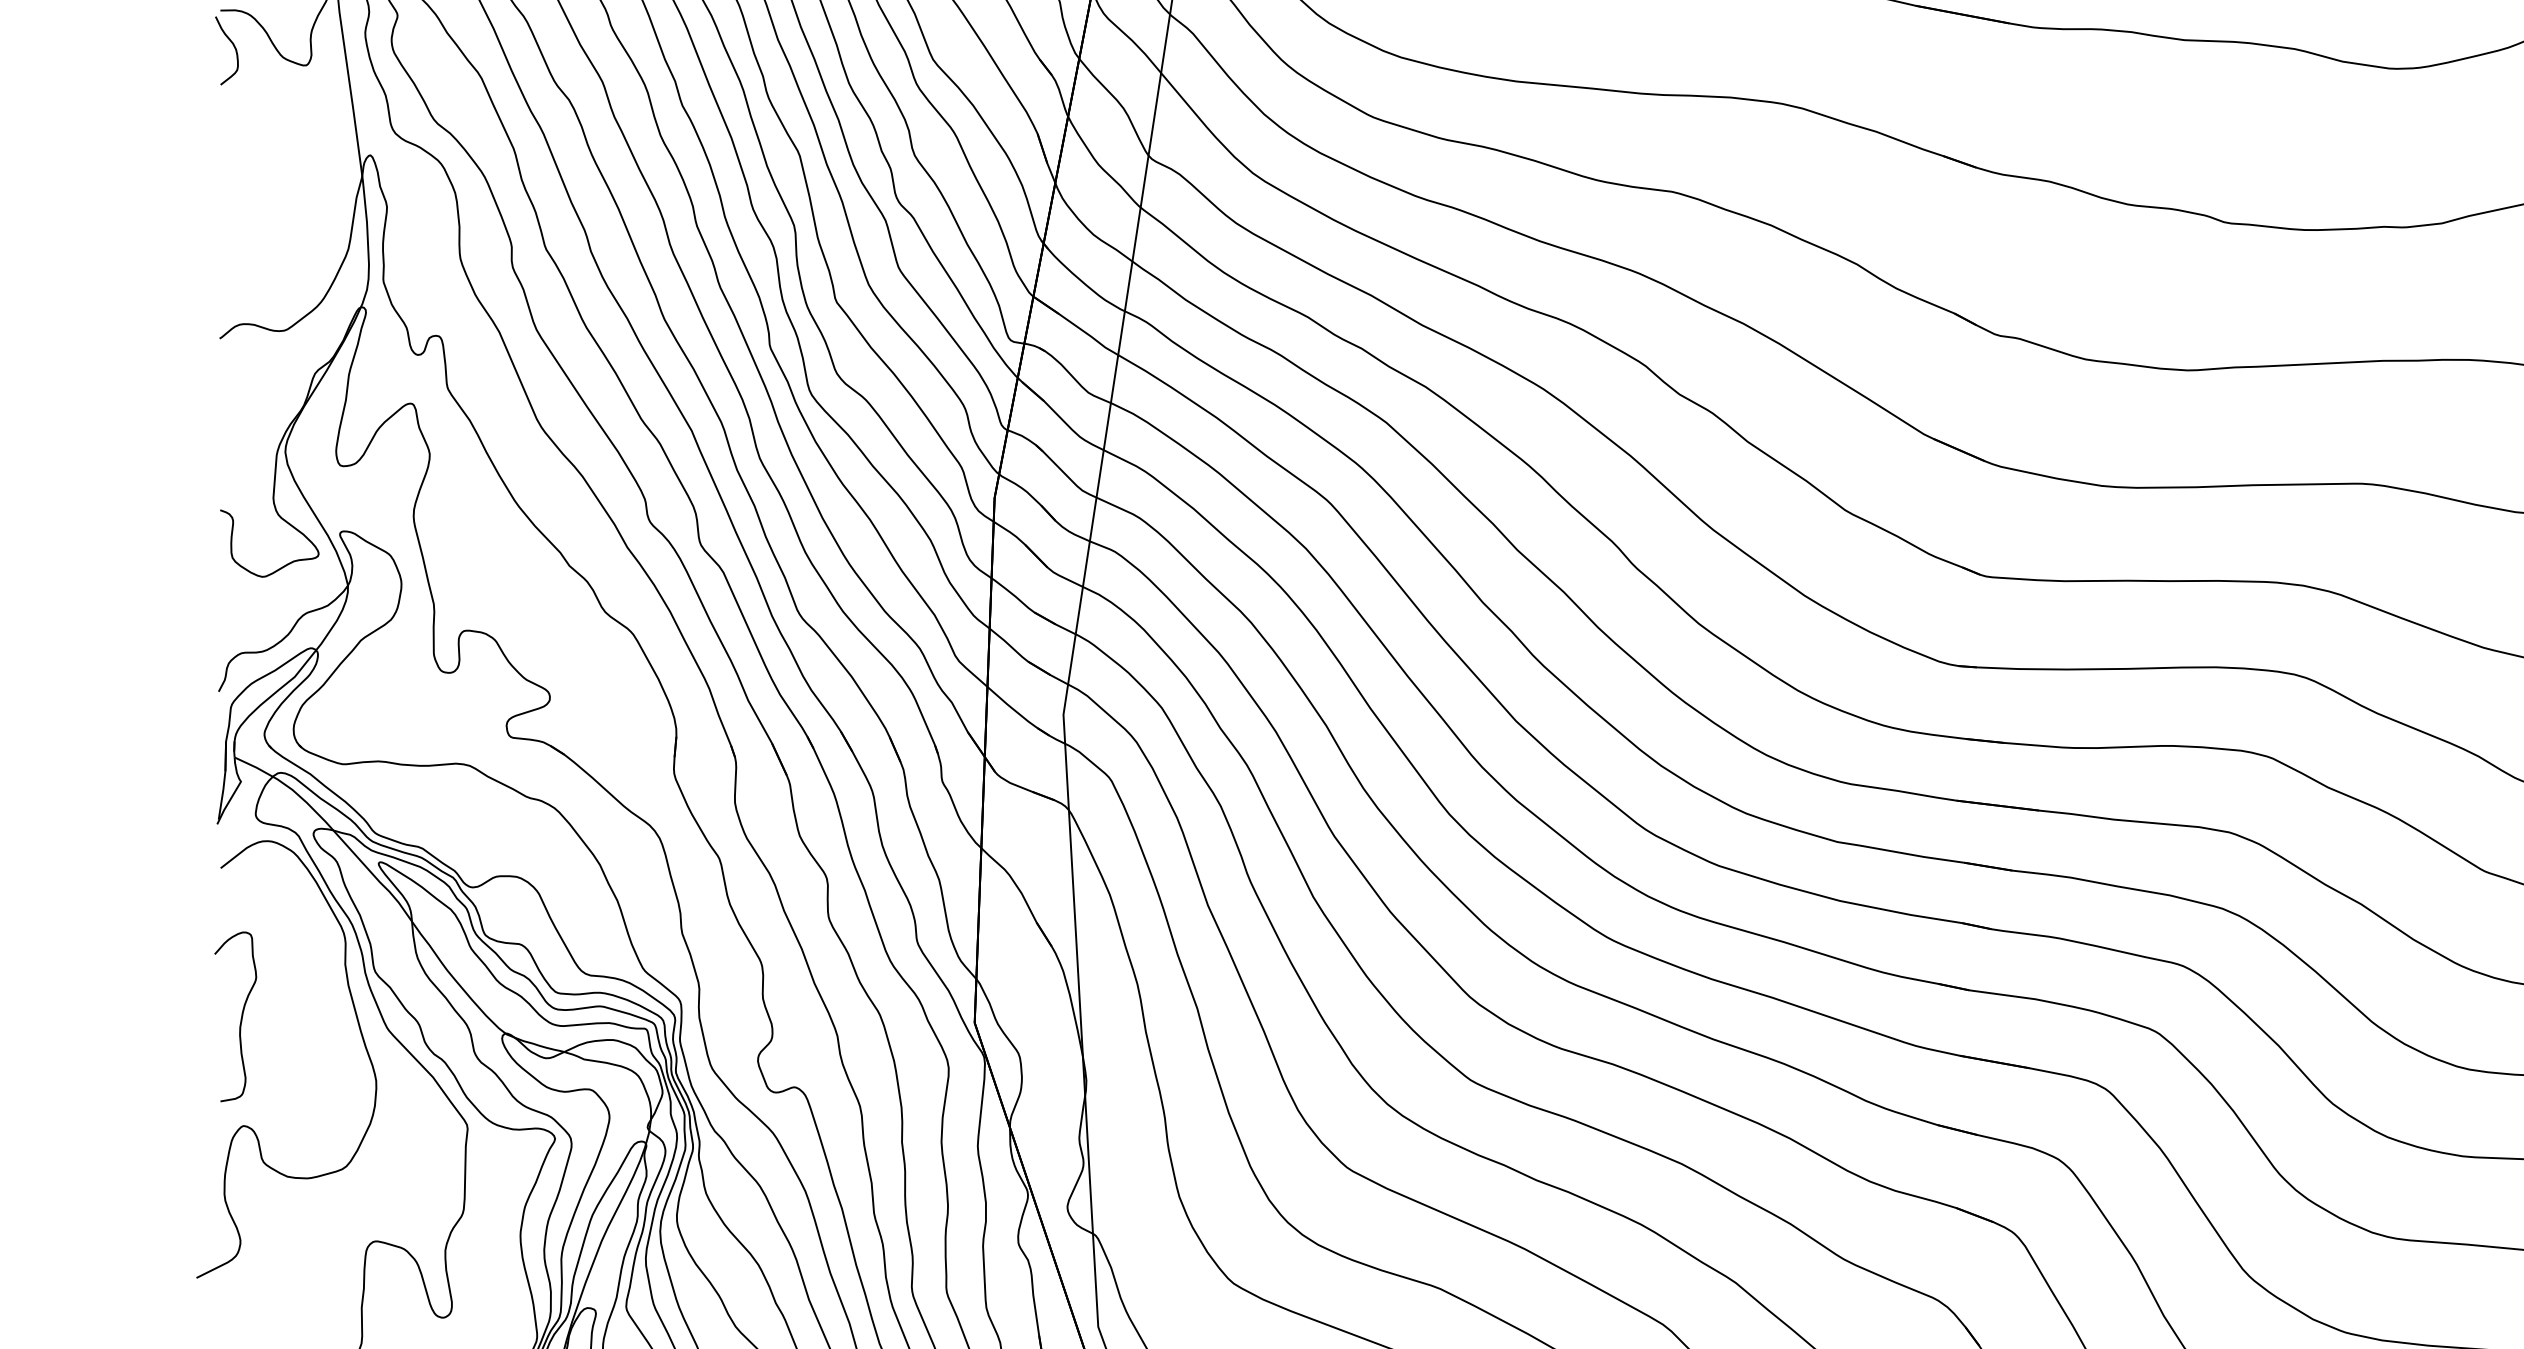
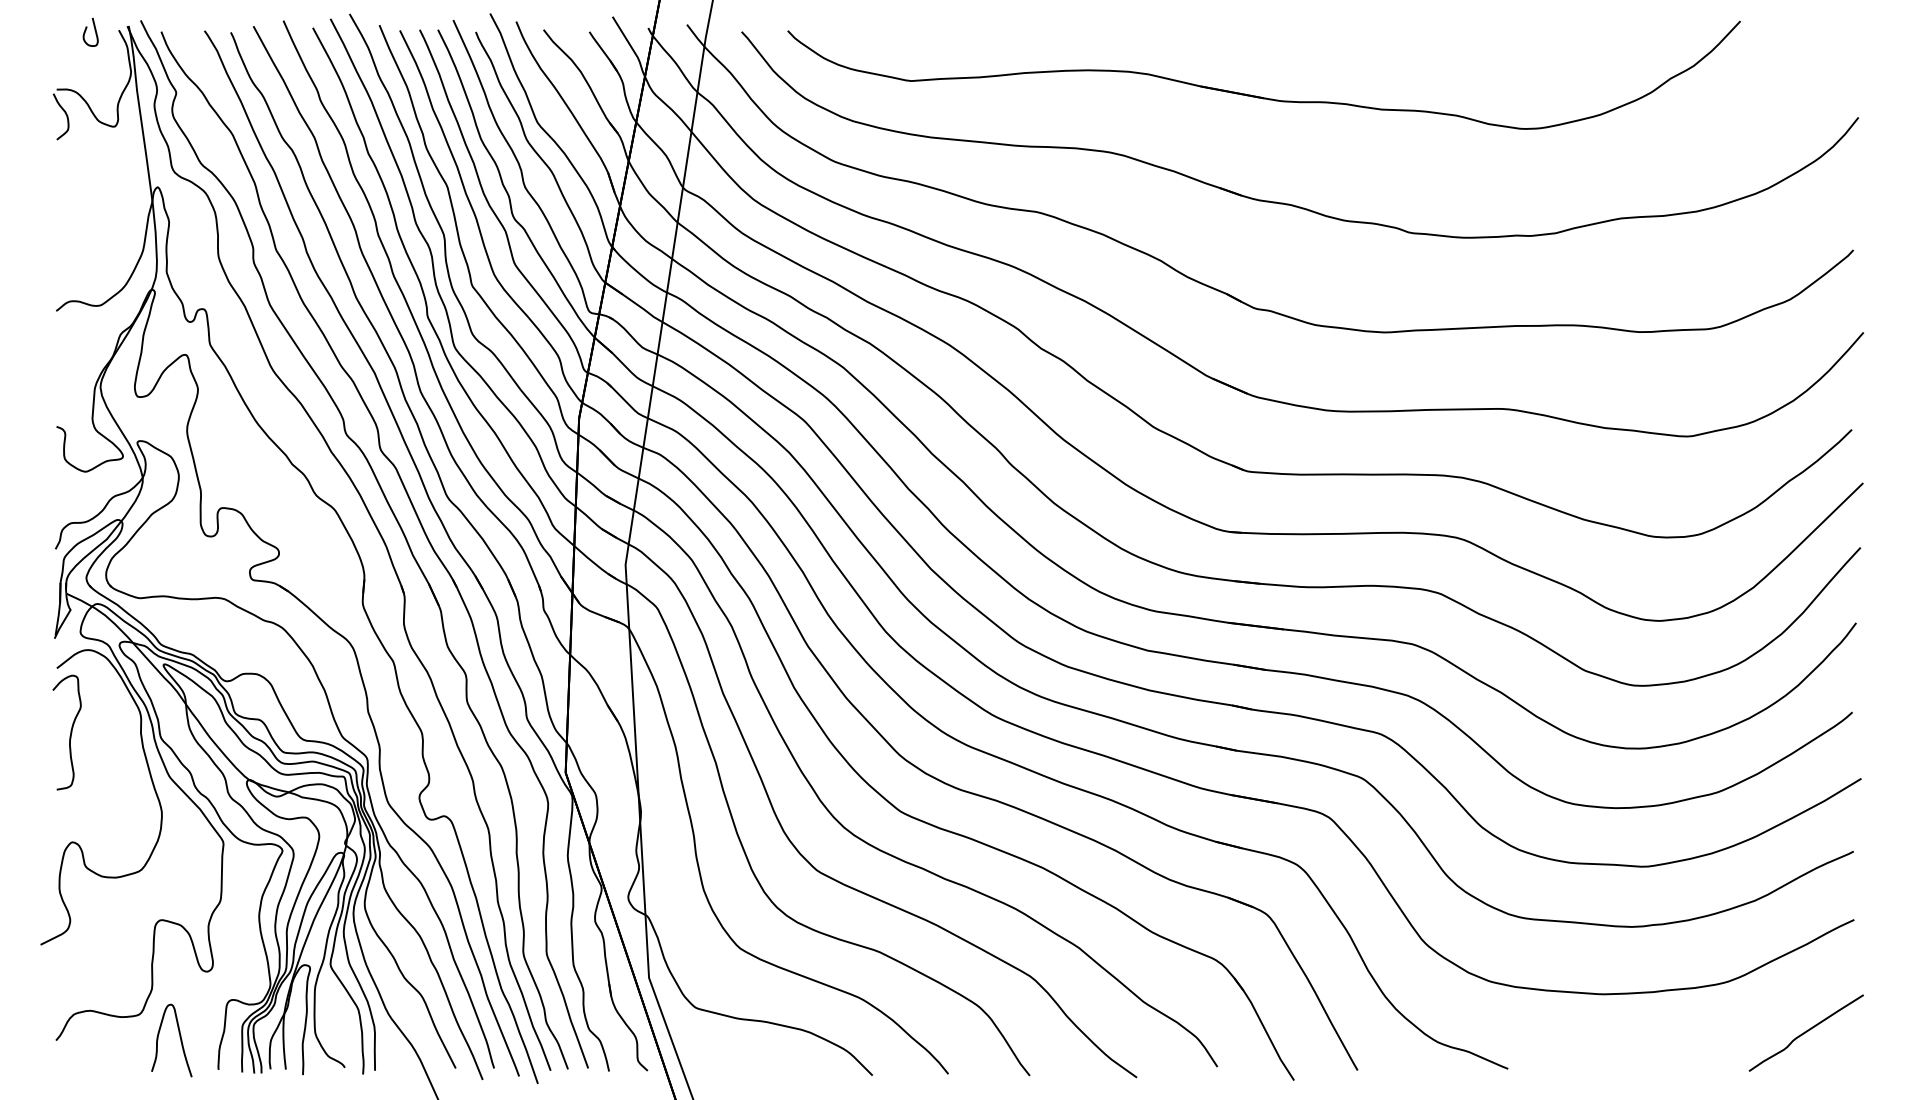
curve: (240, 1016) -> (70, 732), moved

